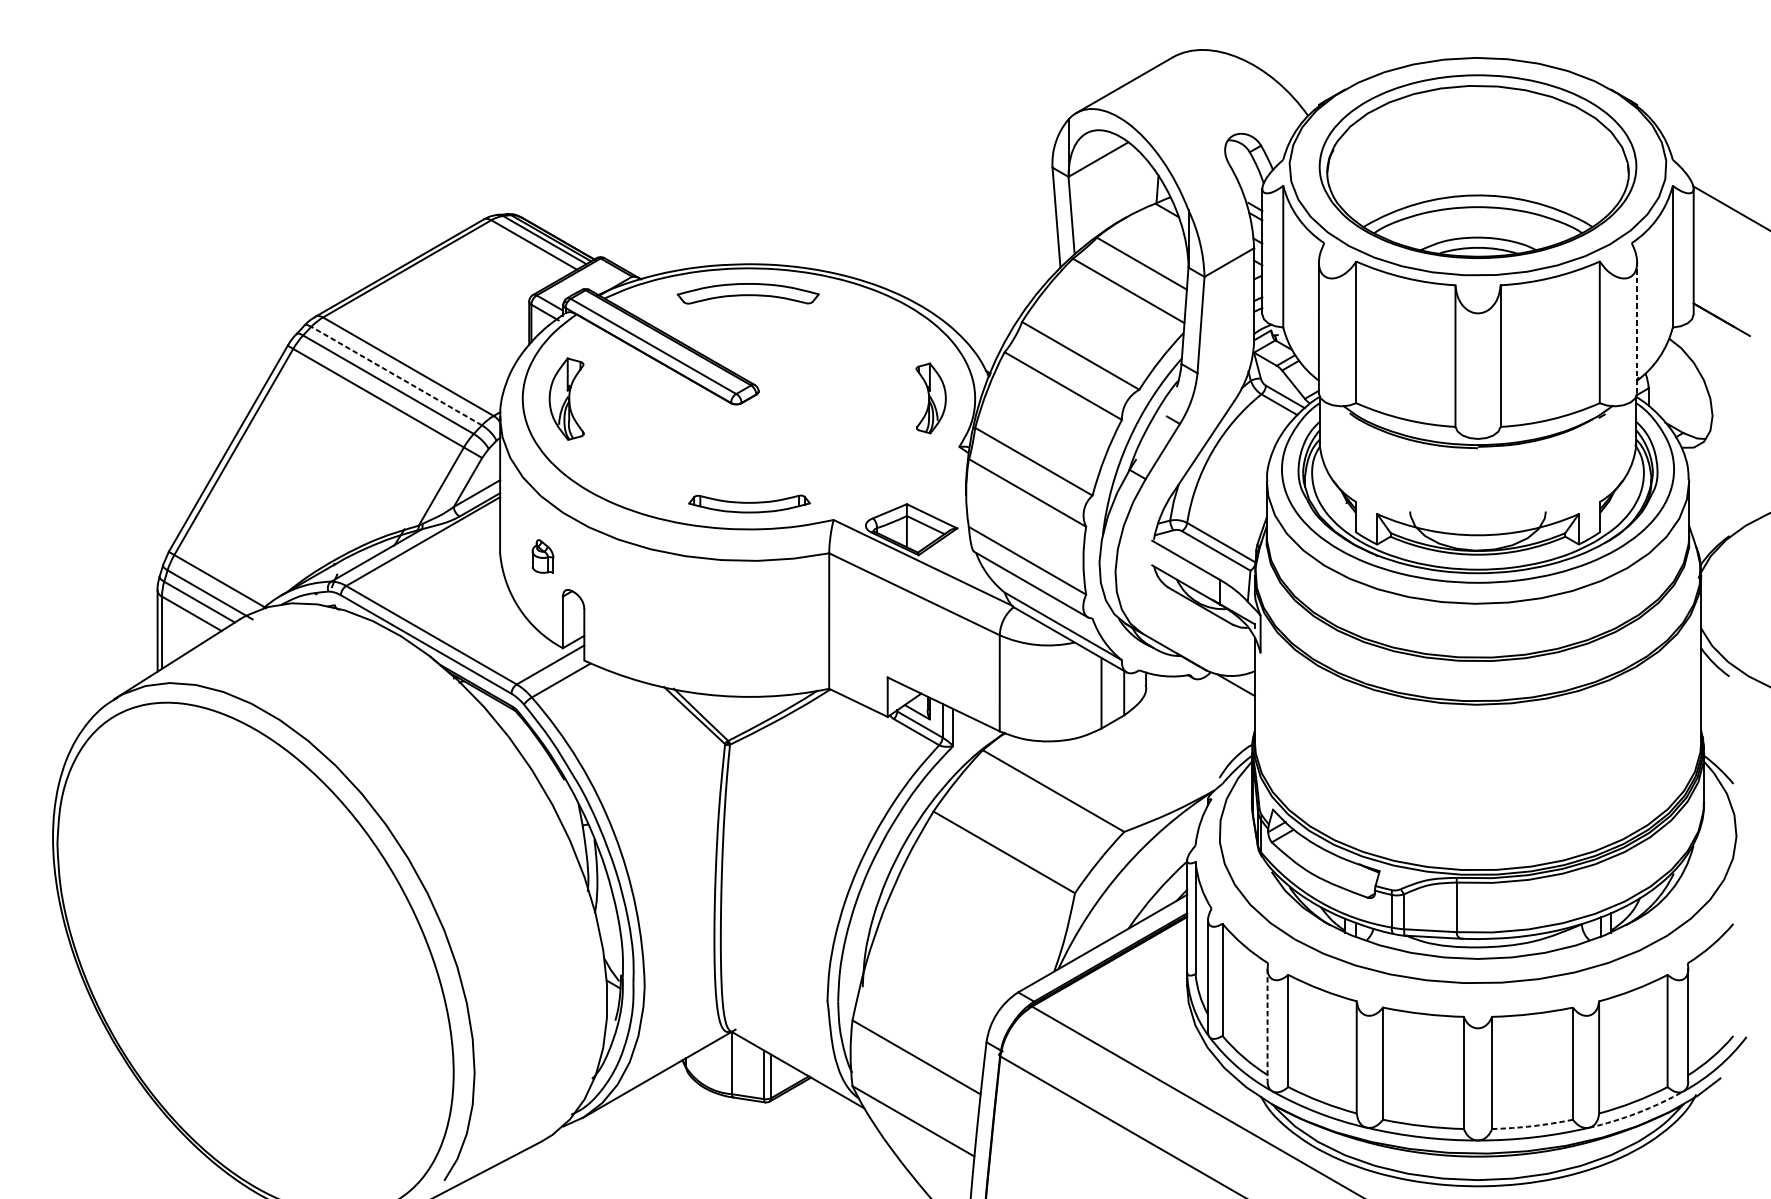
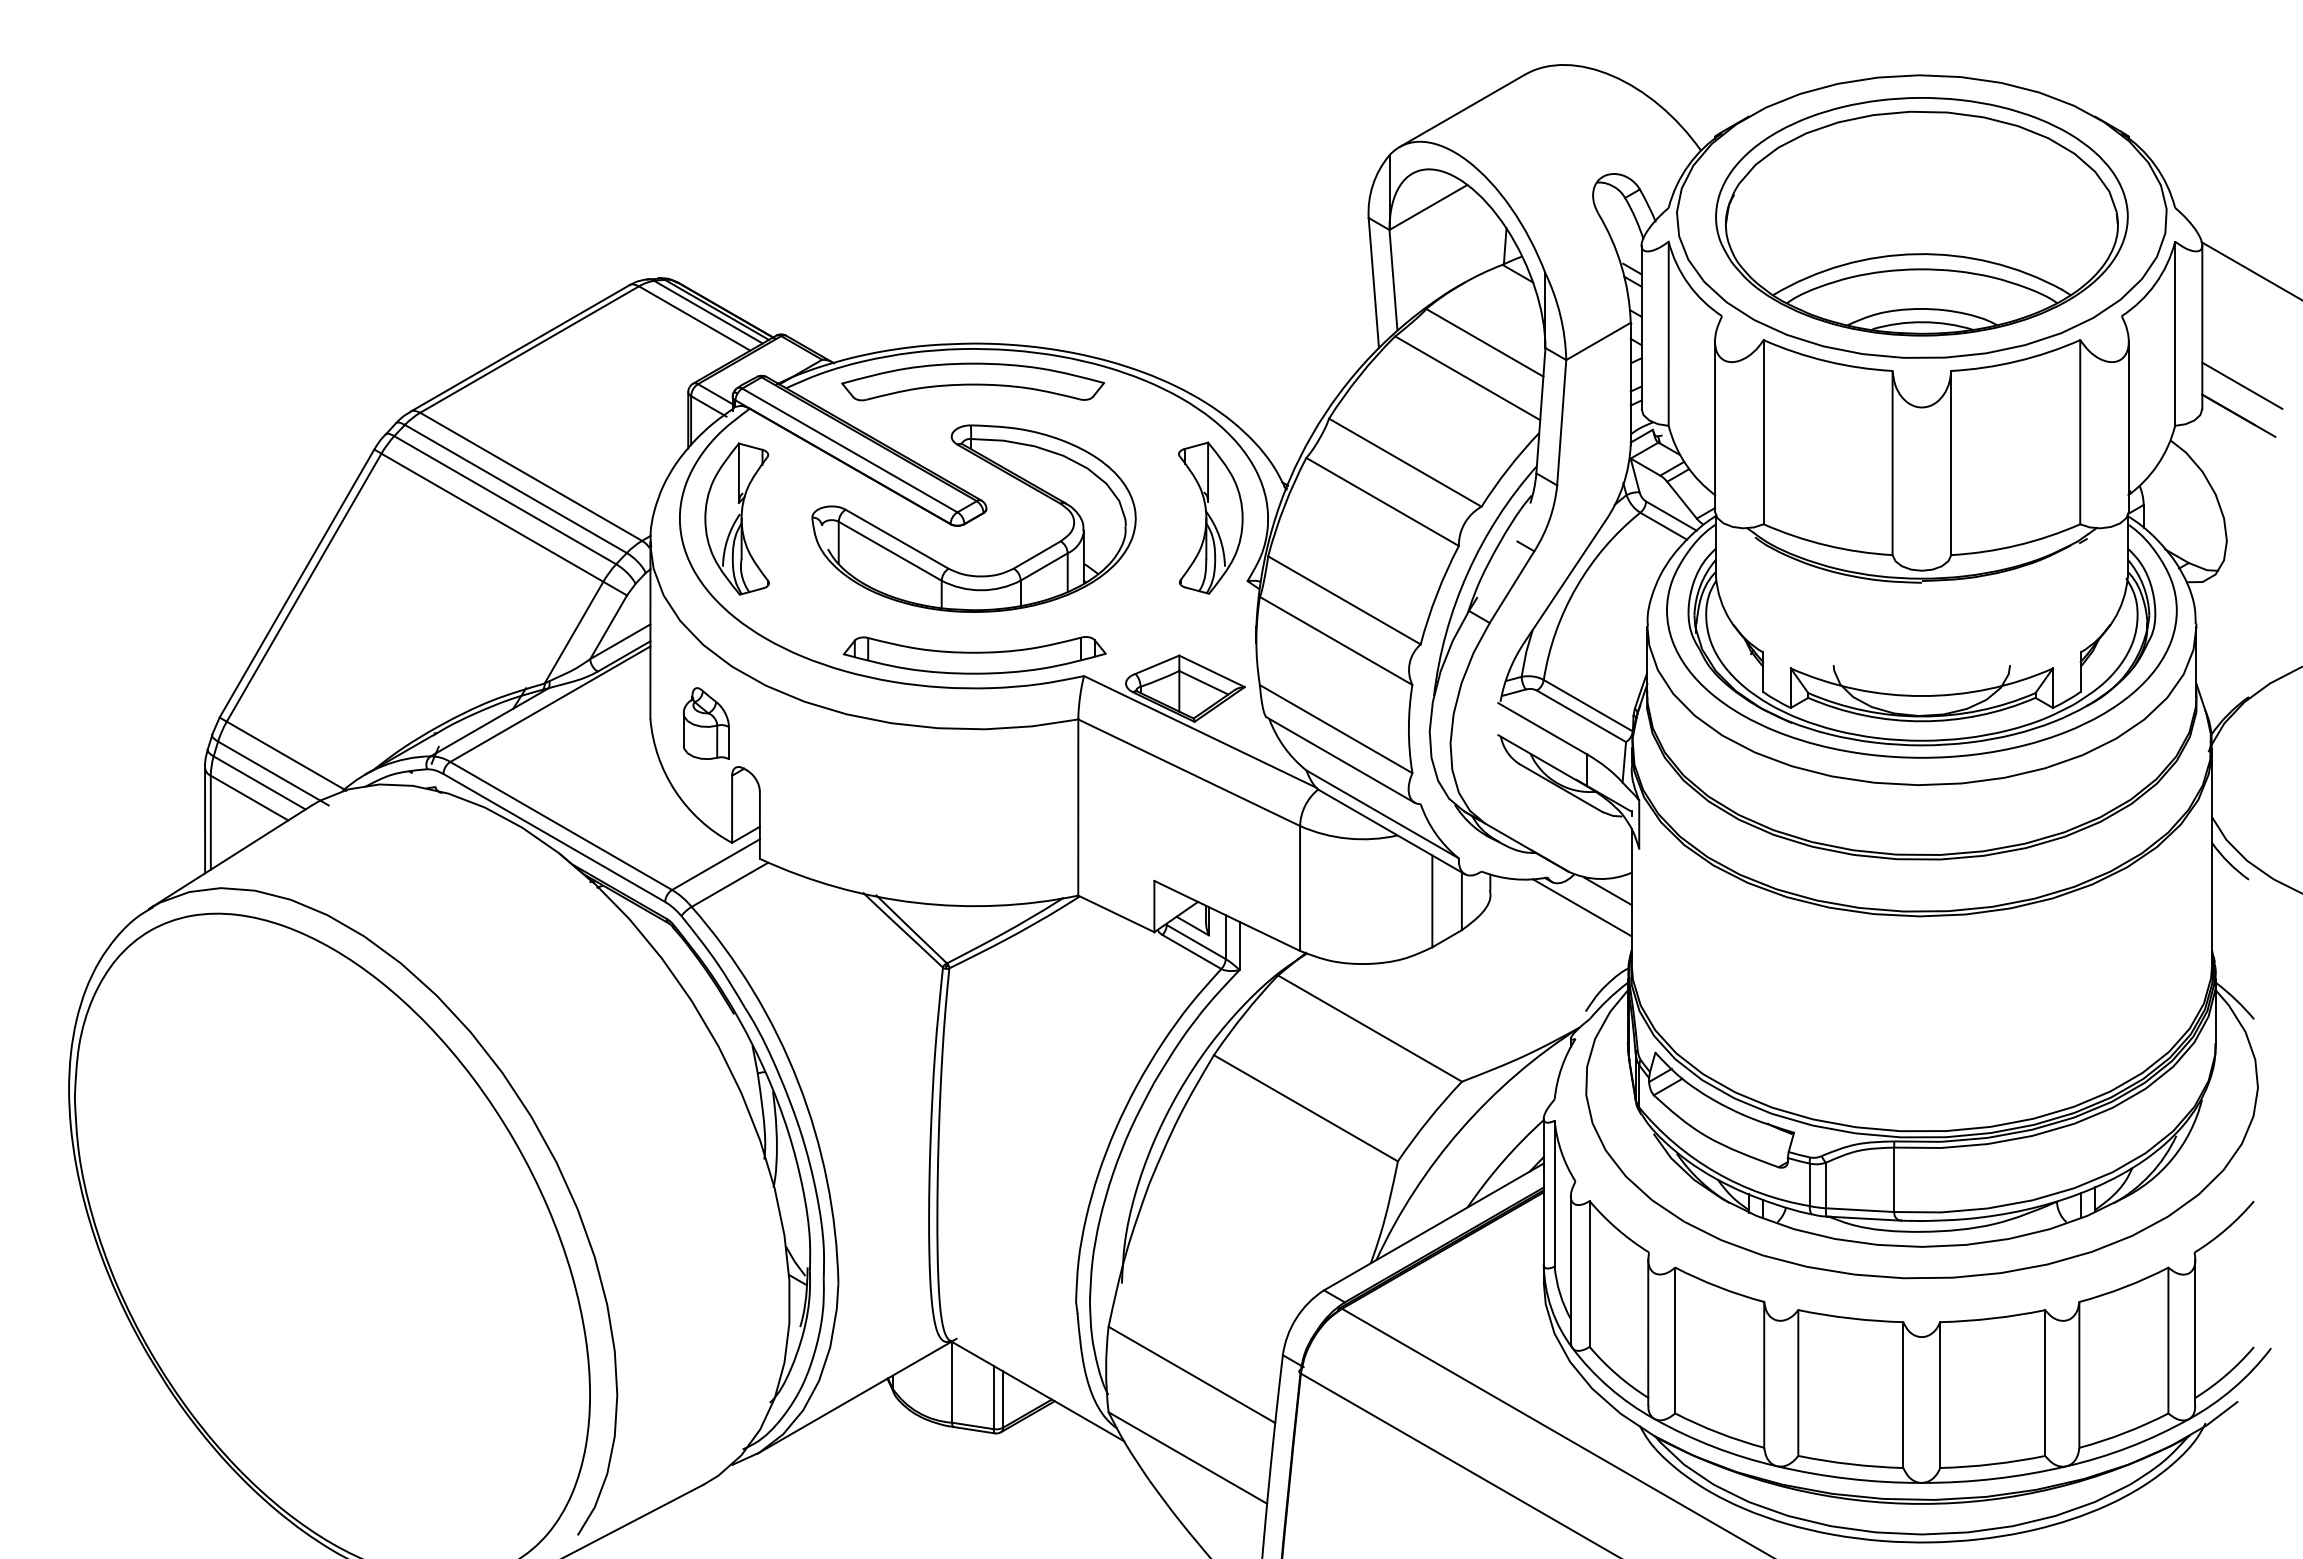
part: (747, 293) -> (972, 381), size x1.43
line: (1724, 296) -> (2242, 385), added
line: (1636, 328) -> (2128, 426), dashed -> solid
line: (396, 375) -> (515, 488), dashed -> solid
part: (930, 397) -> (1210, 517), size x1.67
part: (566, 398) -> (736, 518), size x1.43
part: (727, 434) -> (945, 565), added
part: (749, 504) -> (974, 655), size x1.67
part: (542, 556) -> (705, 723), size x1.67
line: (1216, 697) -> (1581, 907), added
line: (1267, 1024) -> (1648, 1332), dashed -> solid
arc: (1637, 1113) -> (2129, 1447), dashed -> solid
arc: (1533, 1126) -> (1993, 1464), dashed -> solid

